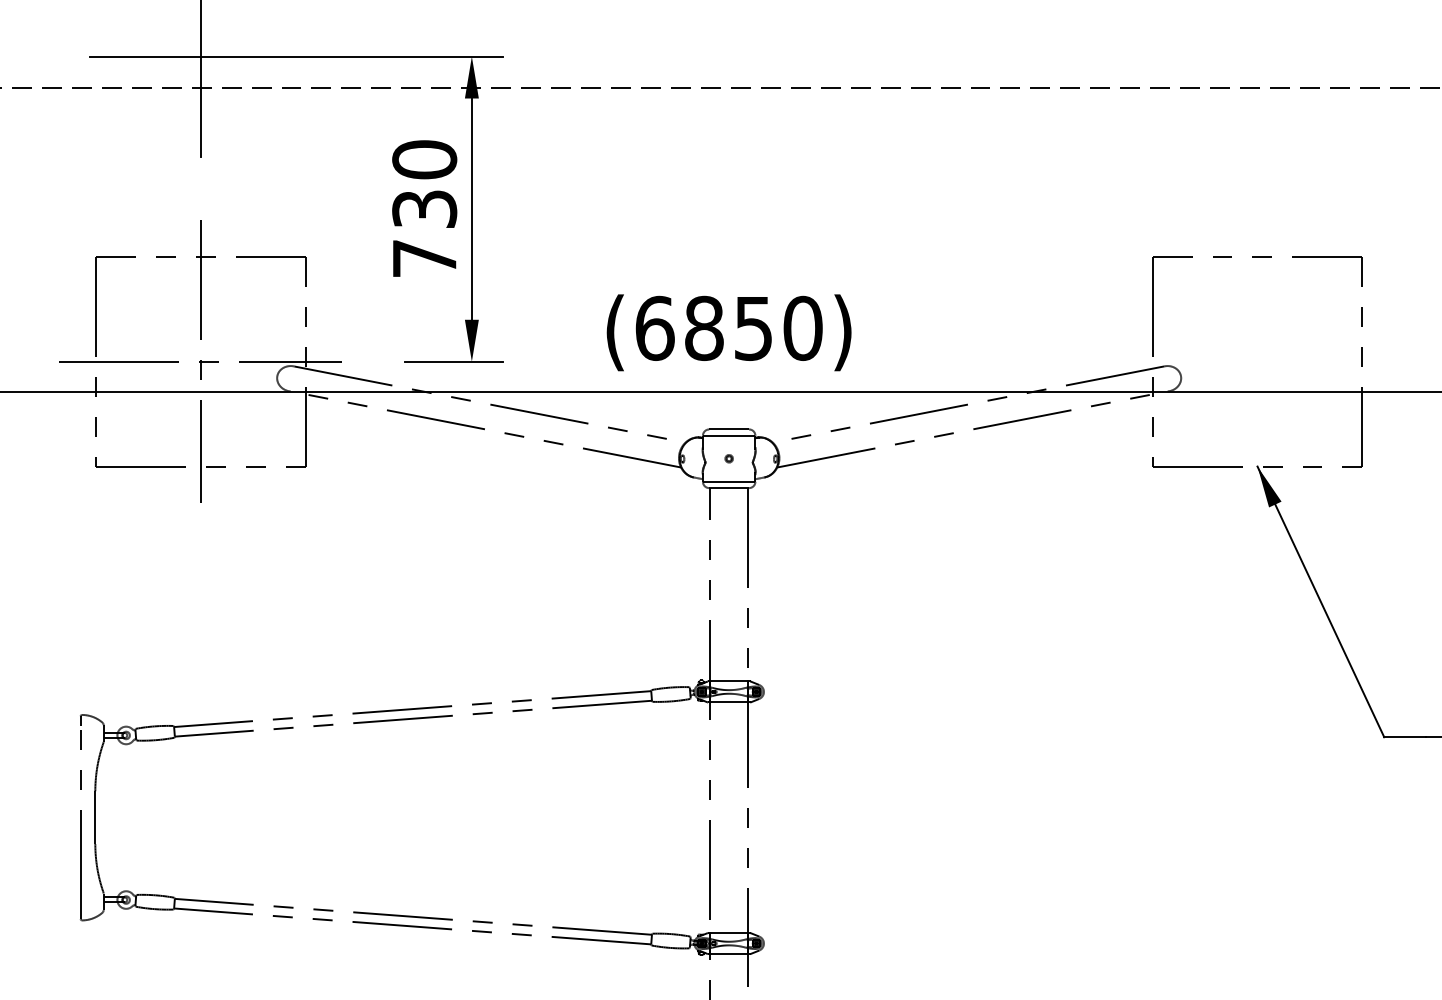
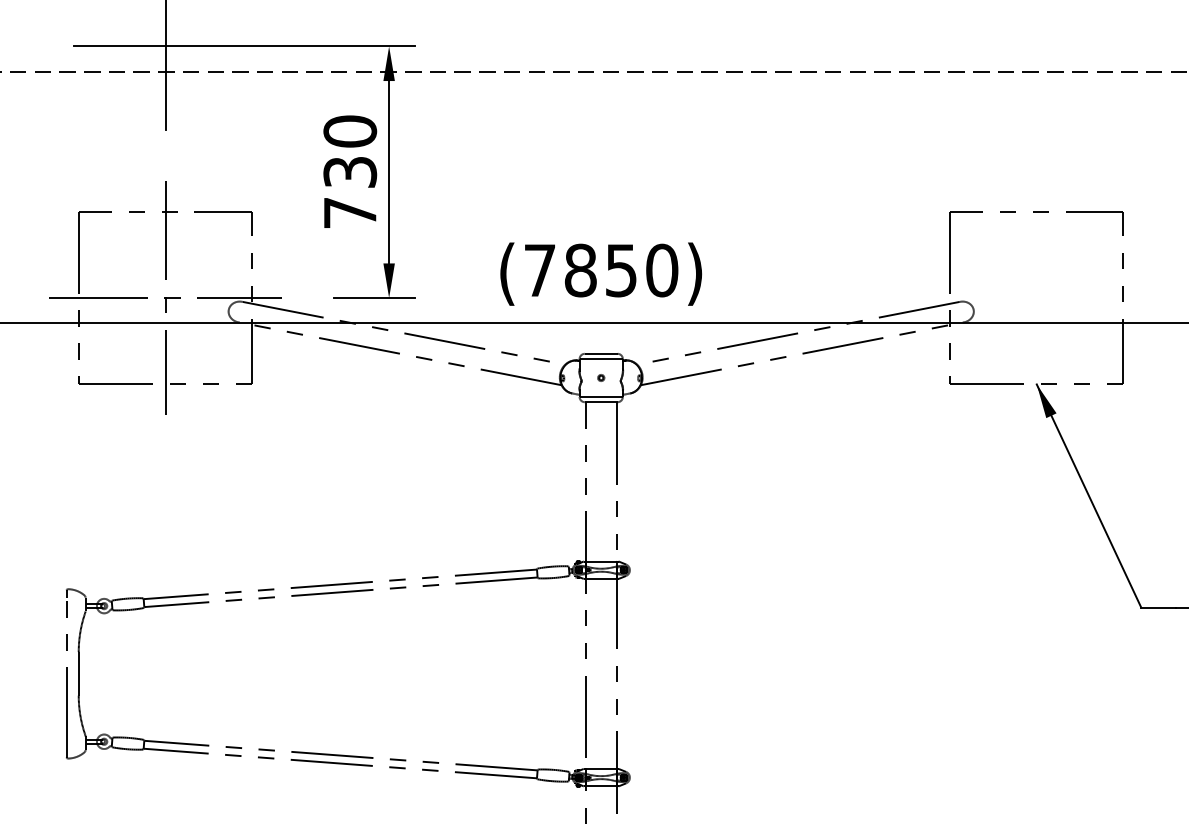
text: (655, 328) -> (540, 270), (6850) -> (7850)

